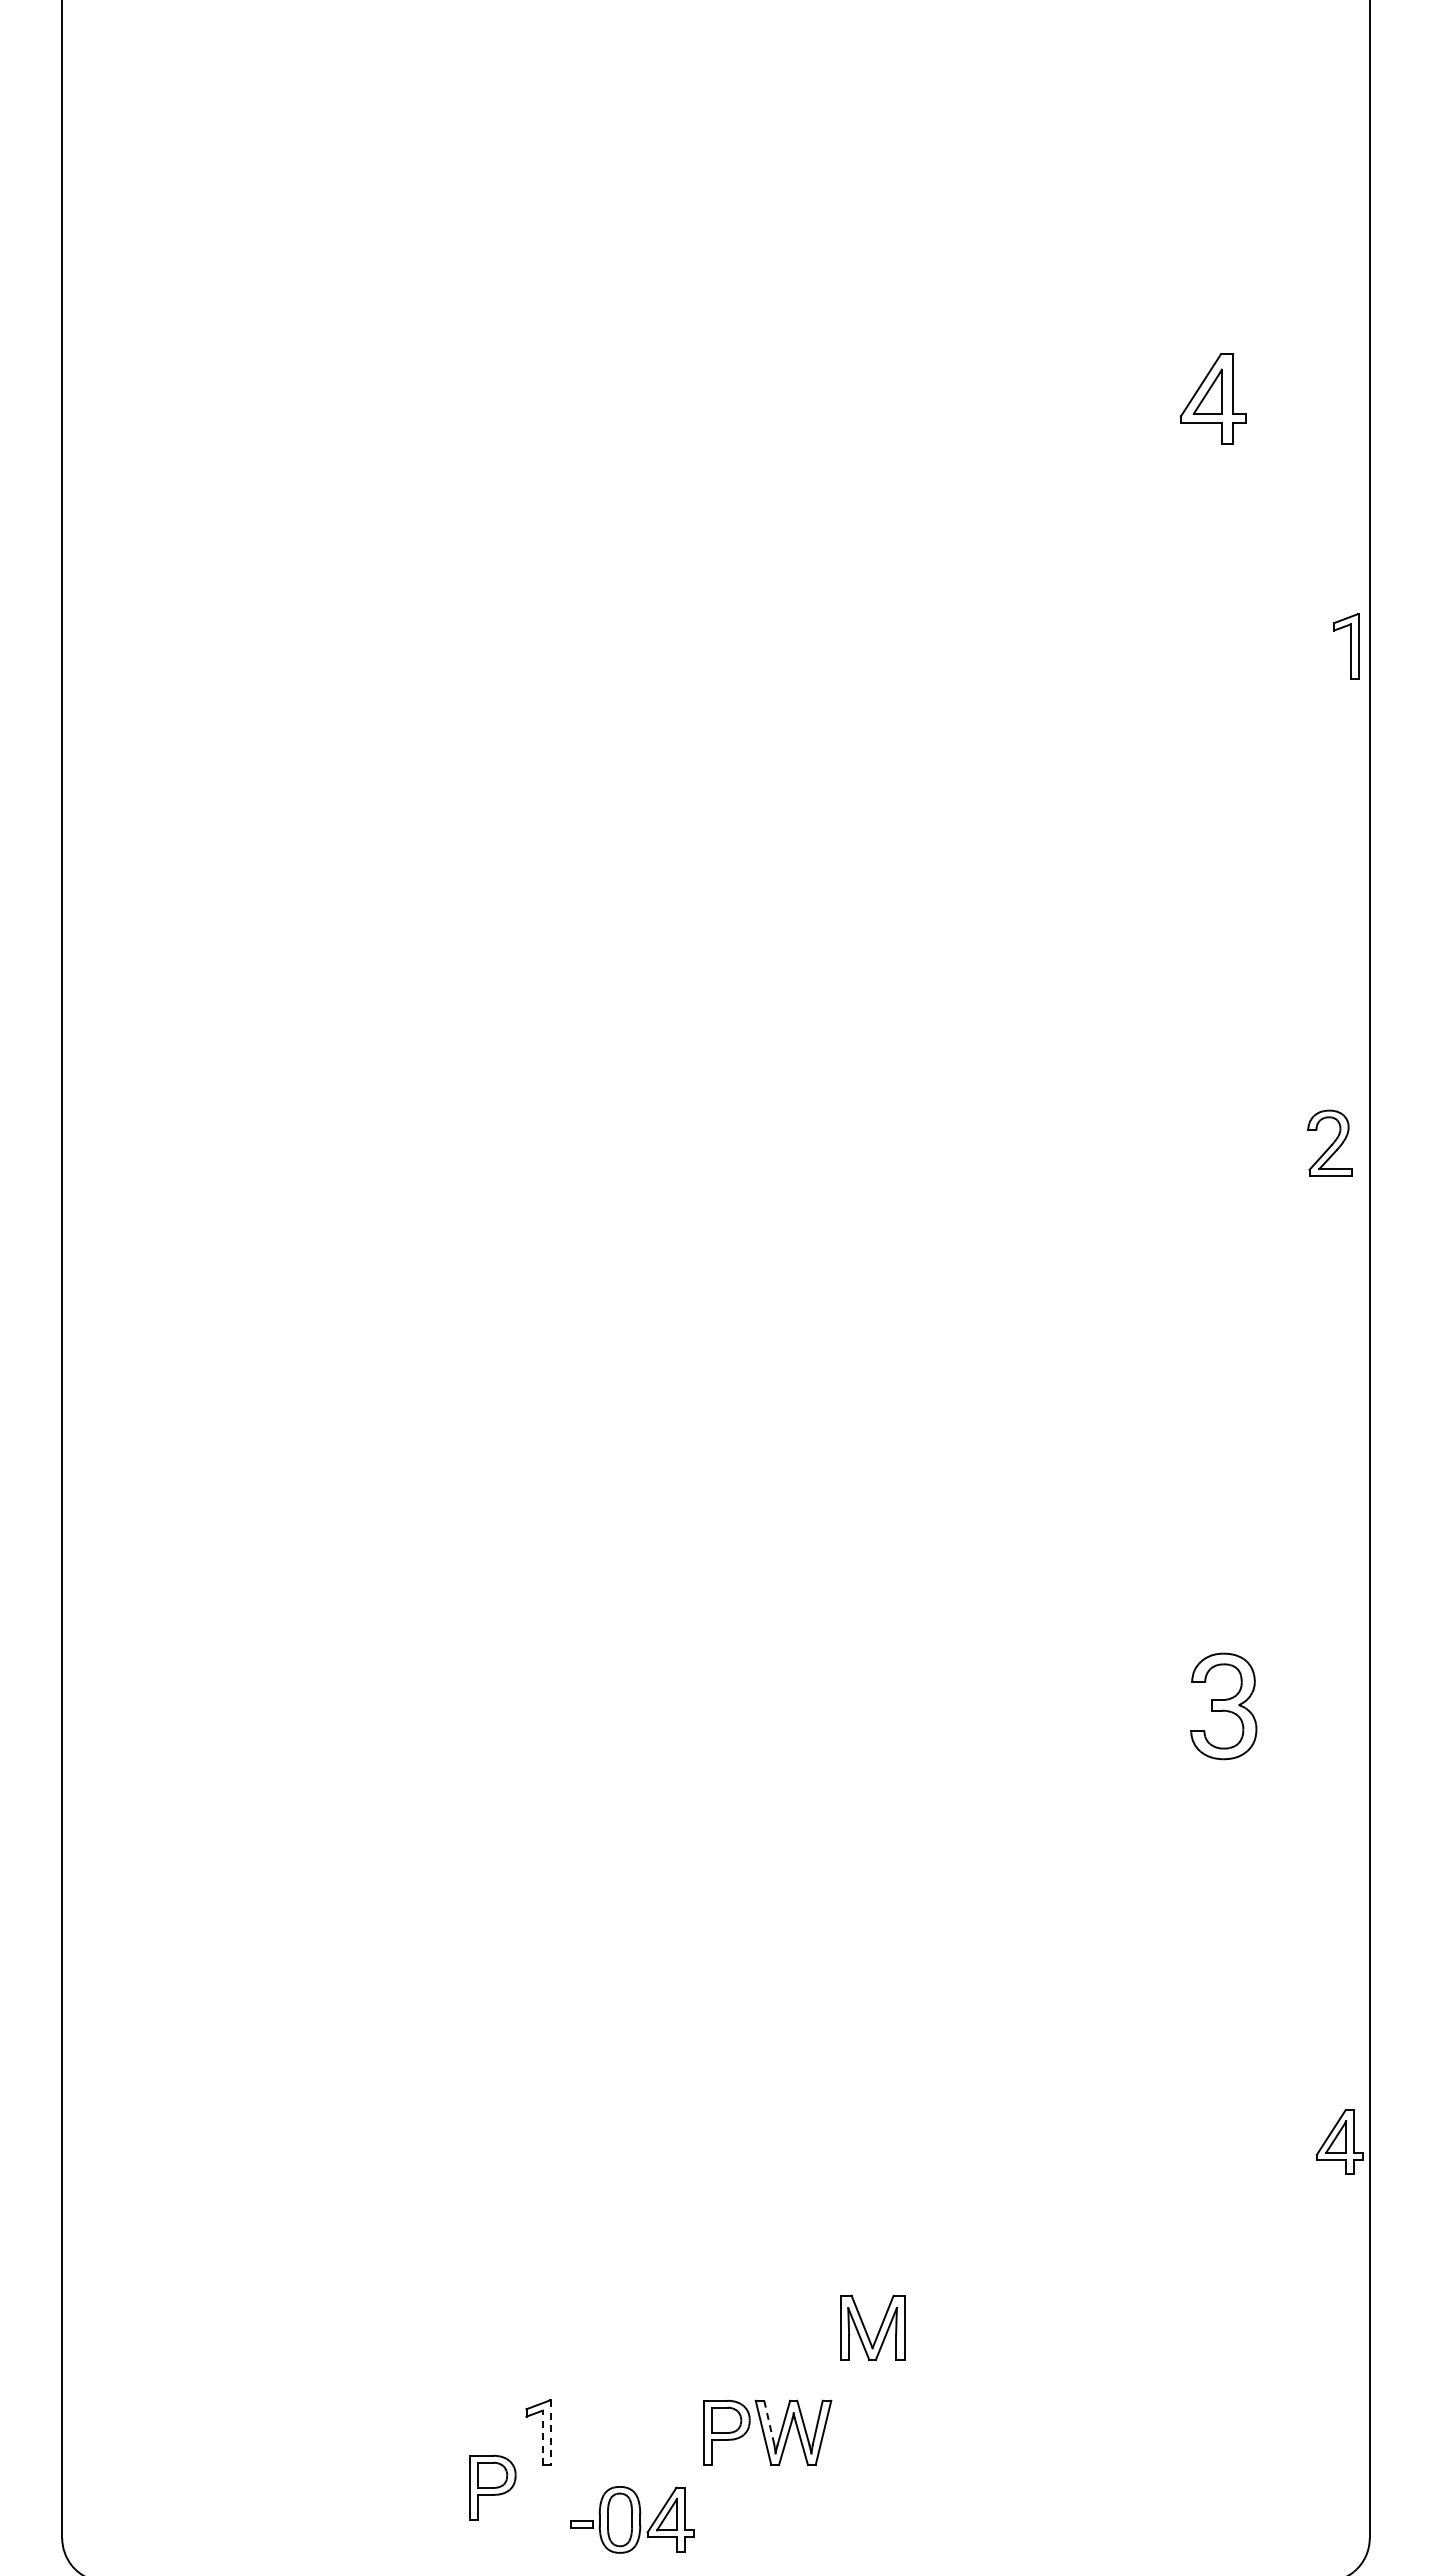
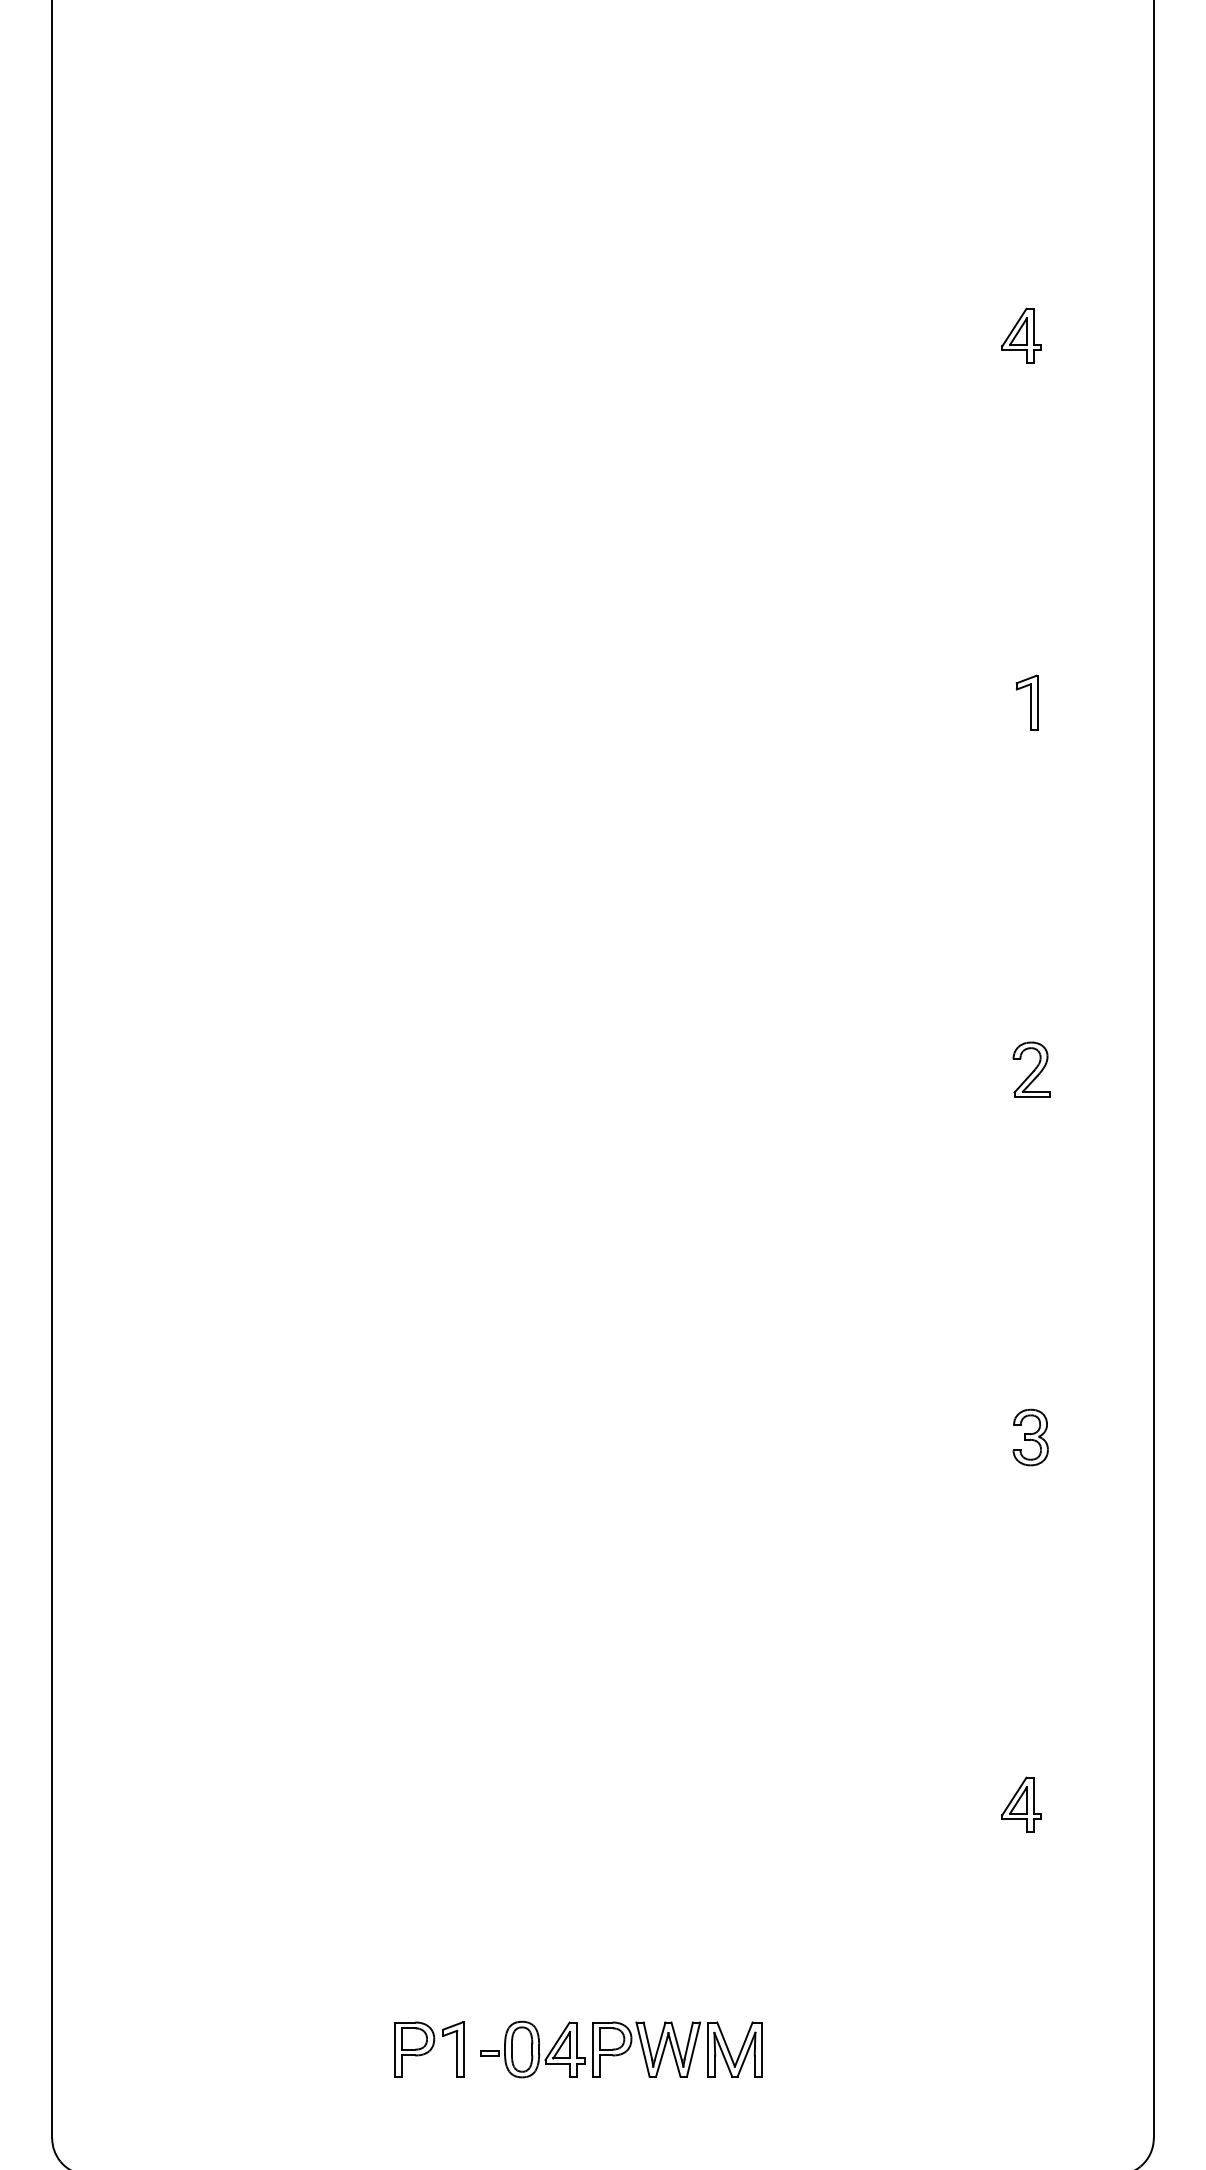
part: (1212, 398) -> (1021, 335), size x0.71
part: (1346, 646) -> (1027, 702), moved
part: (1329, 1142) -> (1031, 1069), moved
part: (1223, 1706) -> (1030, 1437), size x0.62
part: (1339, 2141) -> (1021, 1804), moved
part: (866, 2329) -> (729, 2050), moved
line: (769, 2422) -> (648, 2040), dashed -> solid
line: (551, 2433) -> (464, 2050), dashed -> solid
line: (542, 2437) -> (456, 2053), dashed -> solid
part: (492, 2487) -> (414, 2049), moved
part: (632, 2519) -> (532, 2049), moved

